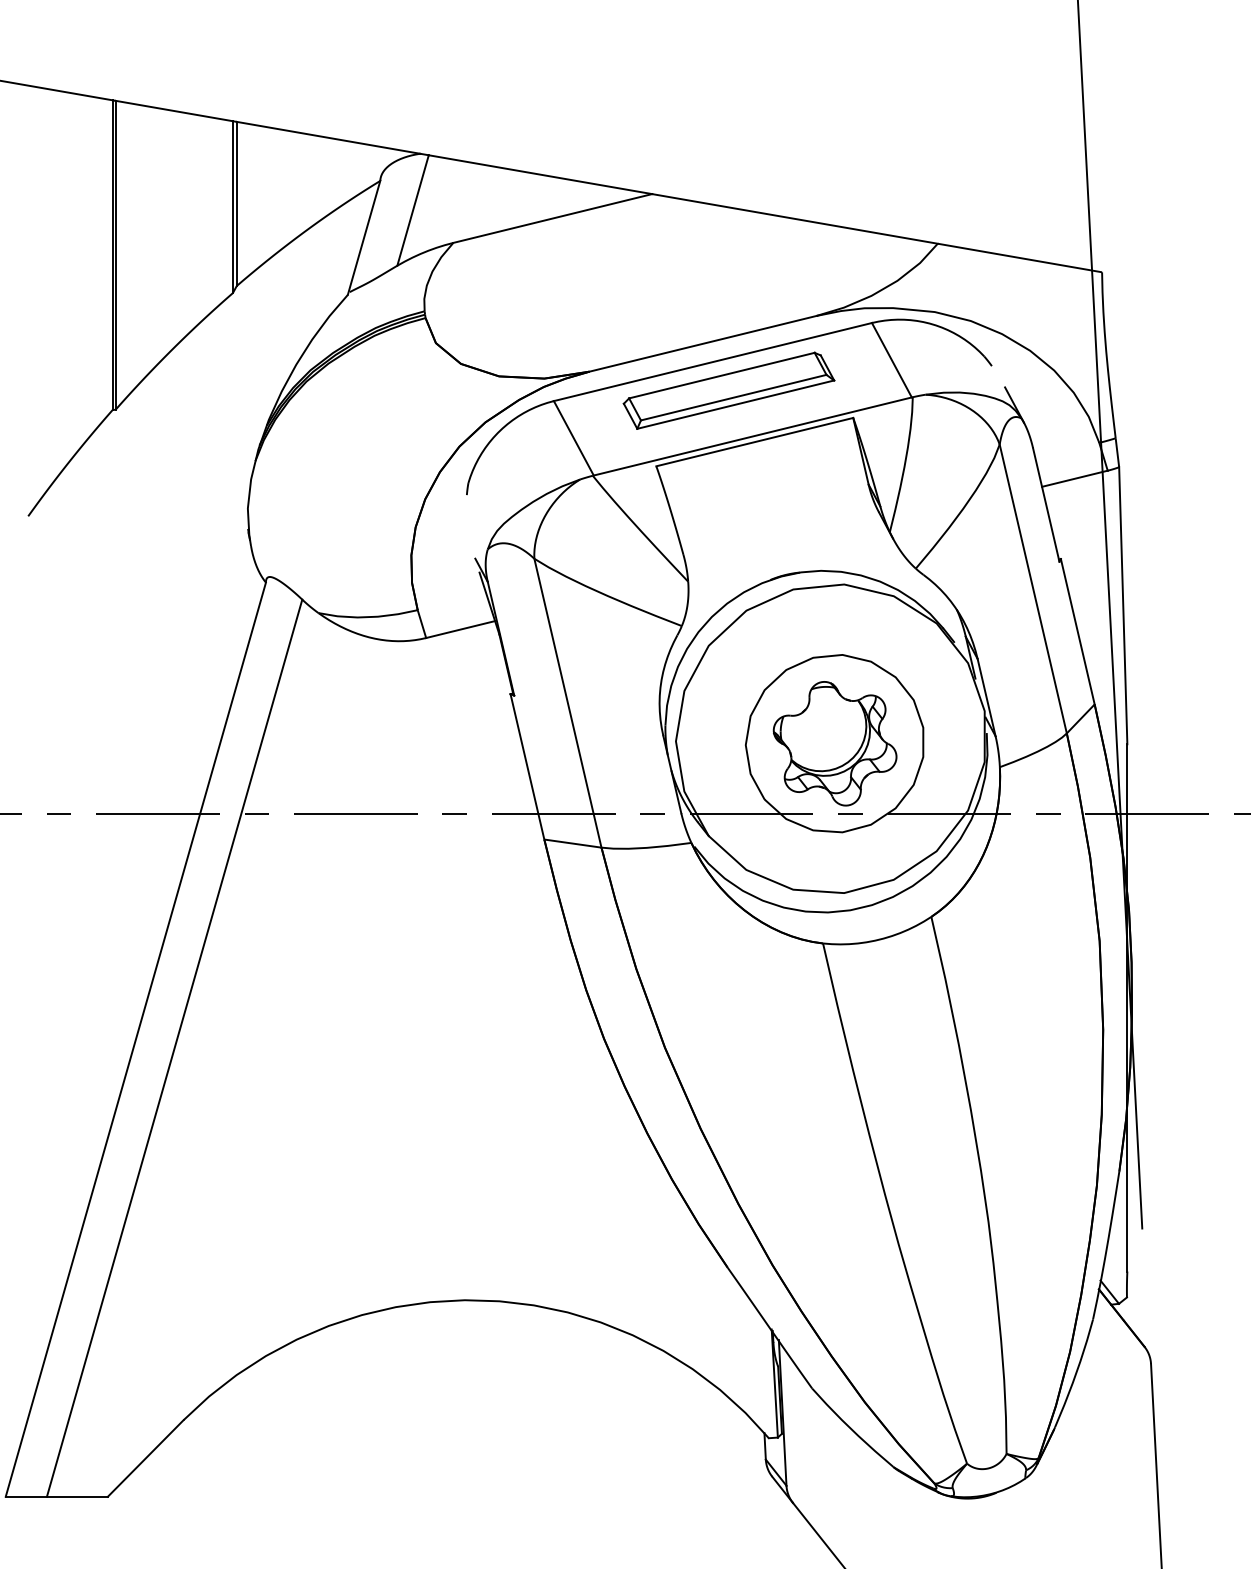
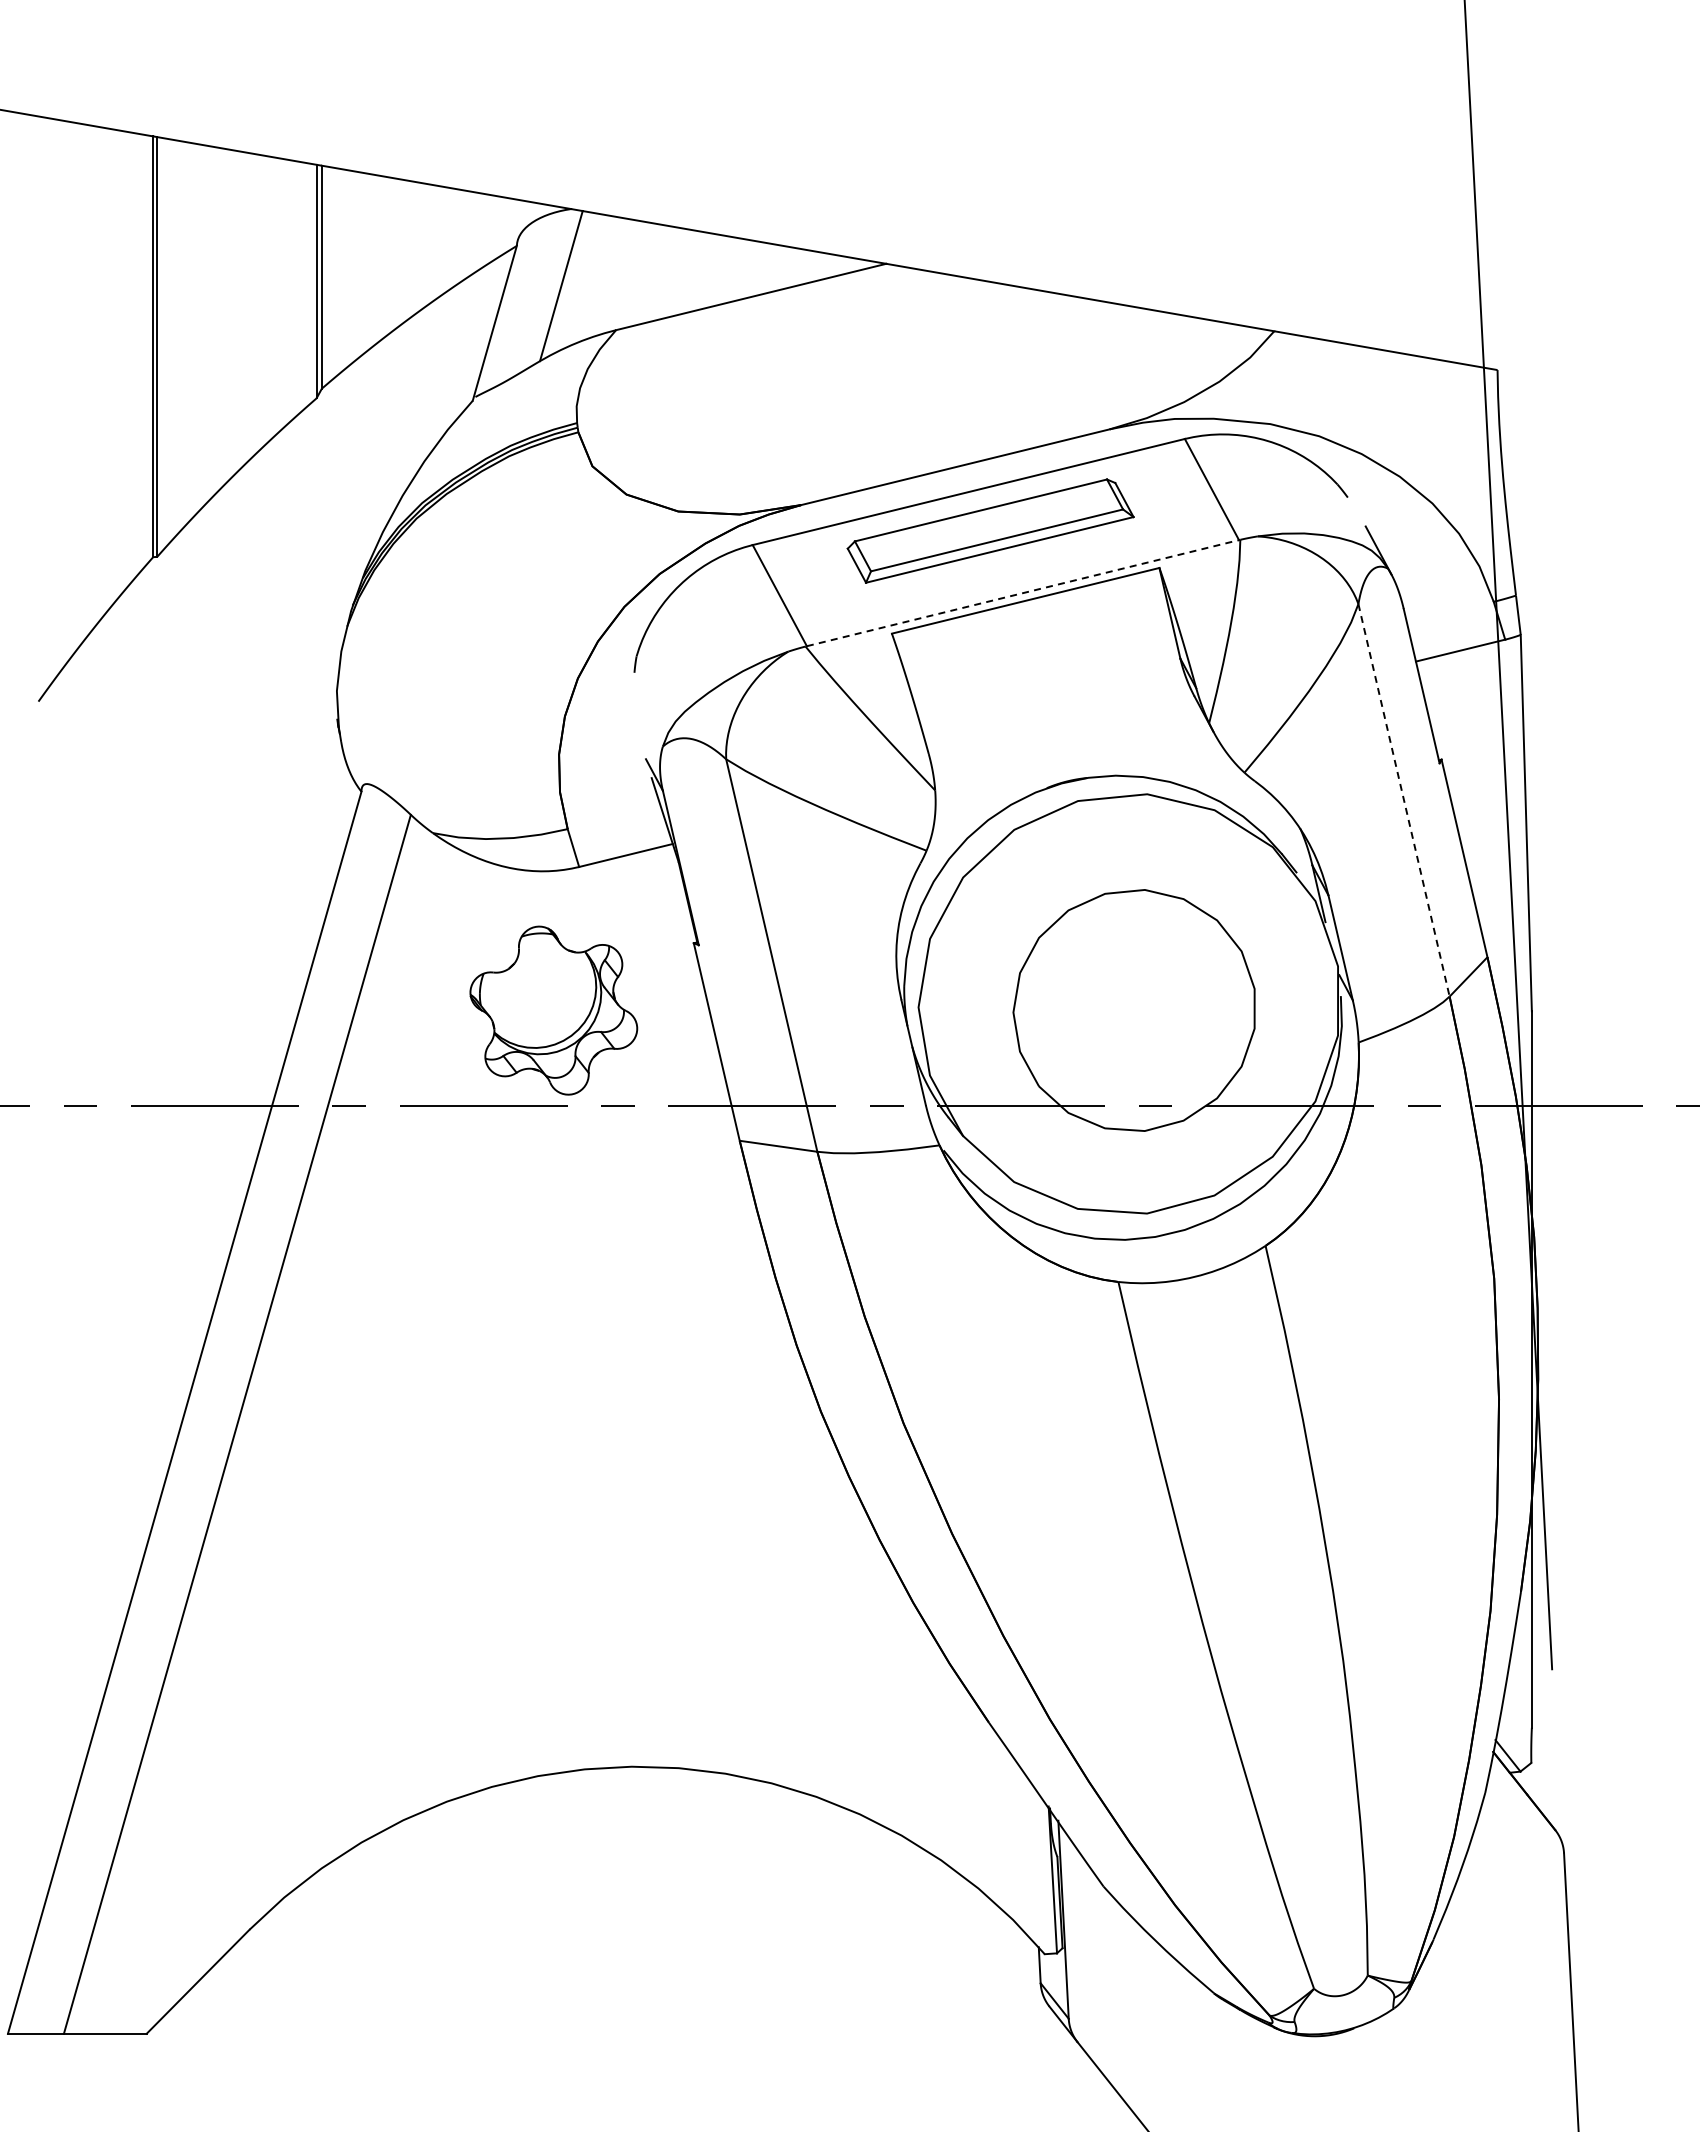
line: (753, 436) -> (1023, 593), solid -> dashed
line: (1033, 589) -> (1404, 800), solid -> dashed
part: (834, 743) -> (553, 1010), moved

